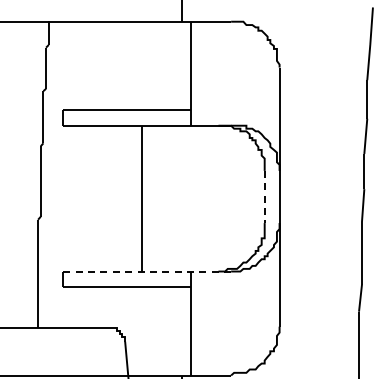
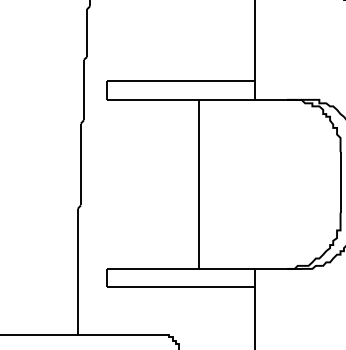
line: (264, 197) -> (340, 183), dashed -> solid
line: (147, 271) -> (204, 268), dashed -> solid

